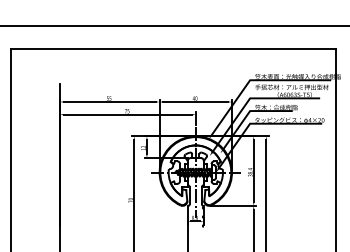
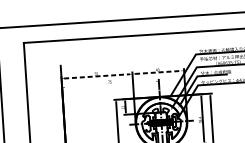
line: (110, 101) -> (97, 76), solid -> dashed
line: (195, 101) -> (158, 72), solid -> dashed
line: (127, 114) -> (110, 84), removed

